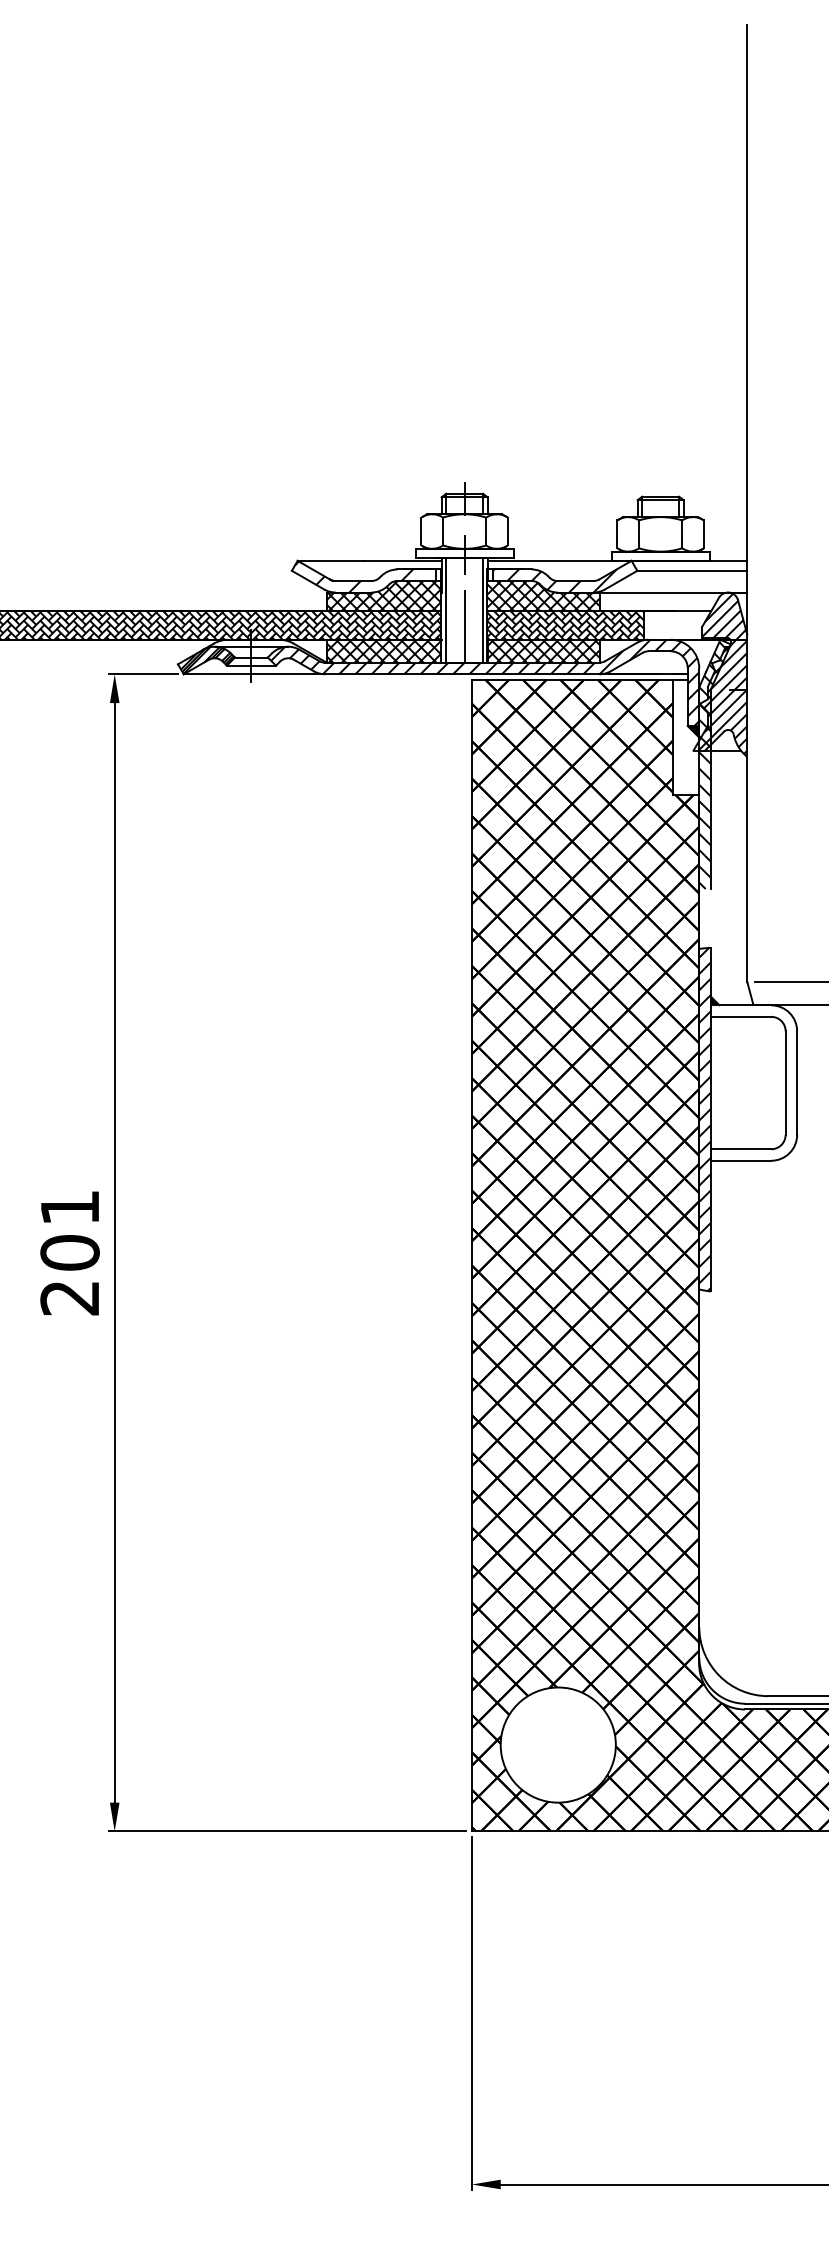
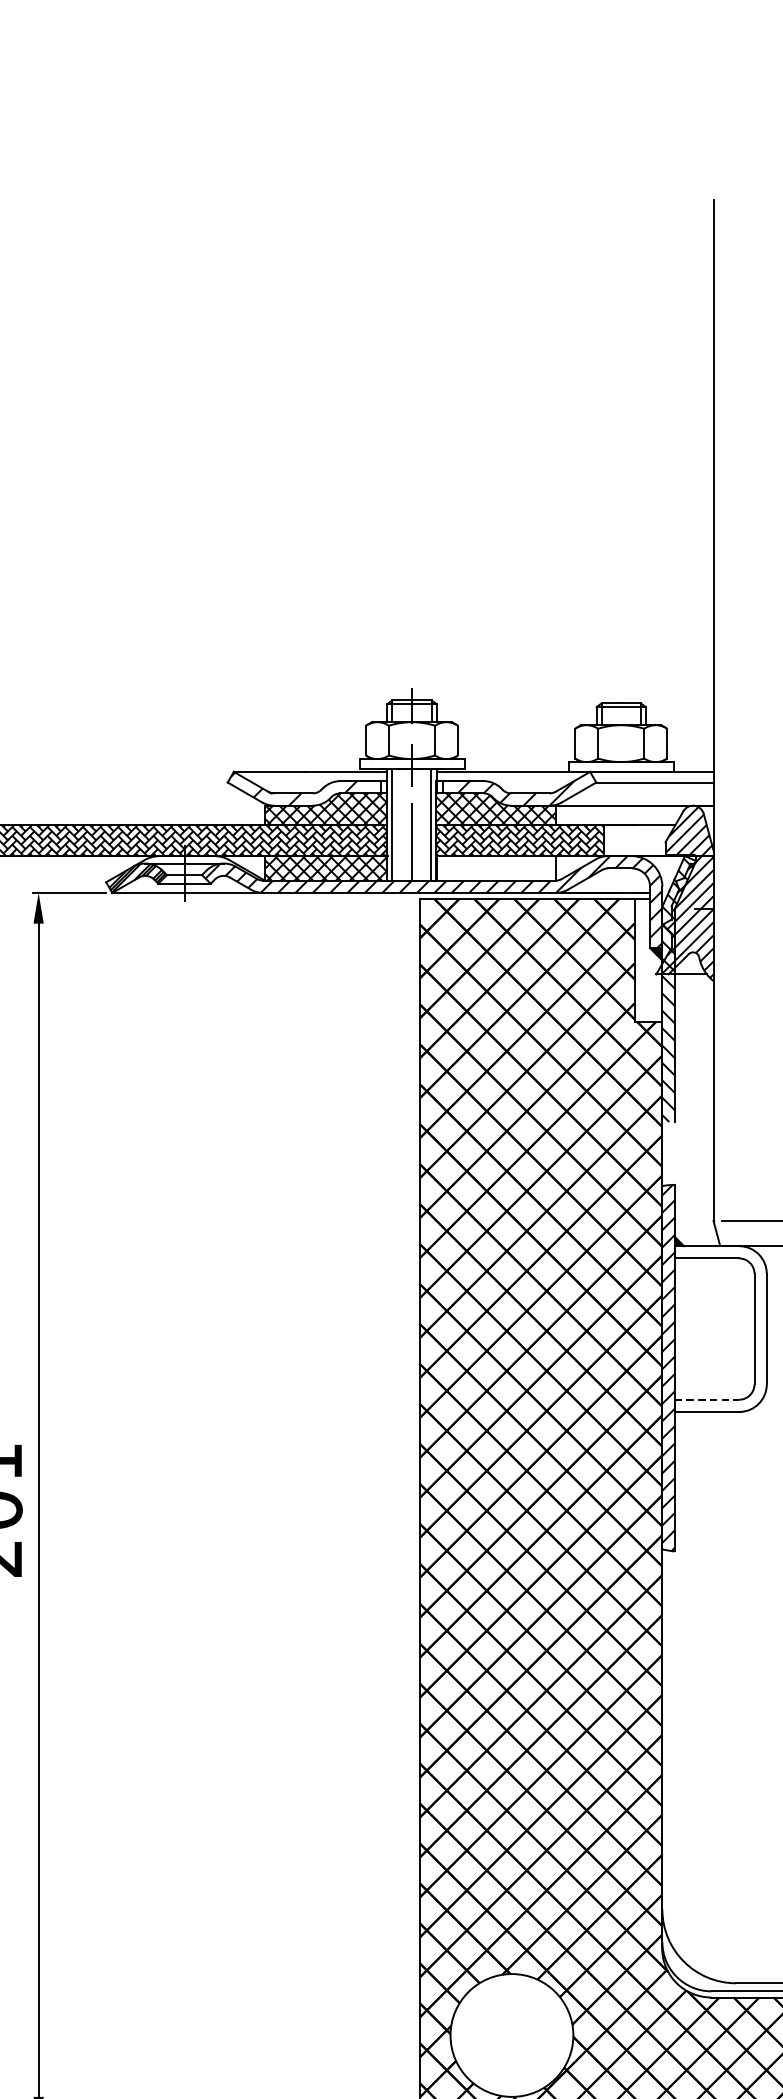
hatch: (543, 650) -> (496, 867), removed
line: (741, 1149) -> (707, 1399), solid -> dashed

